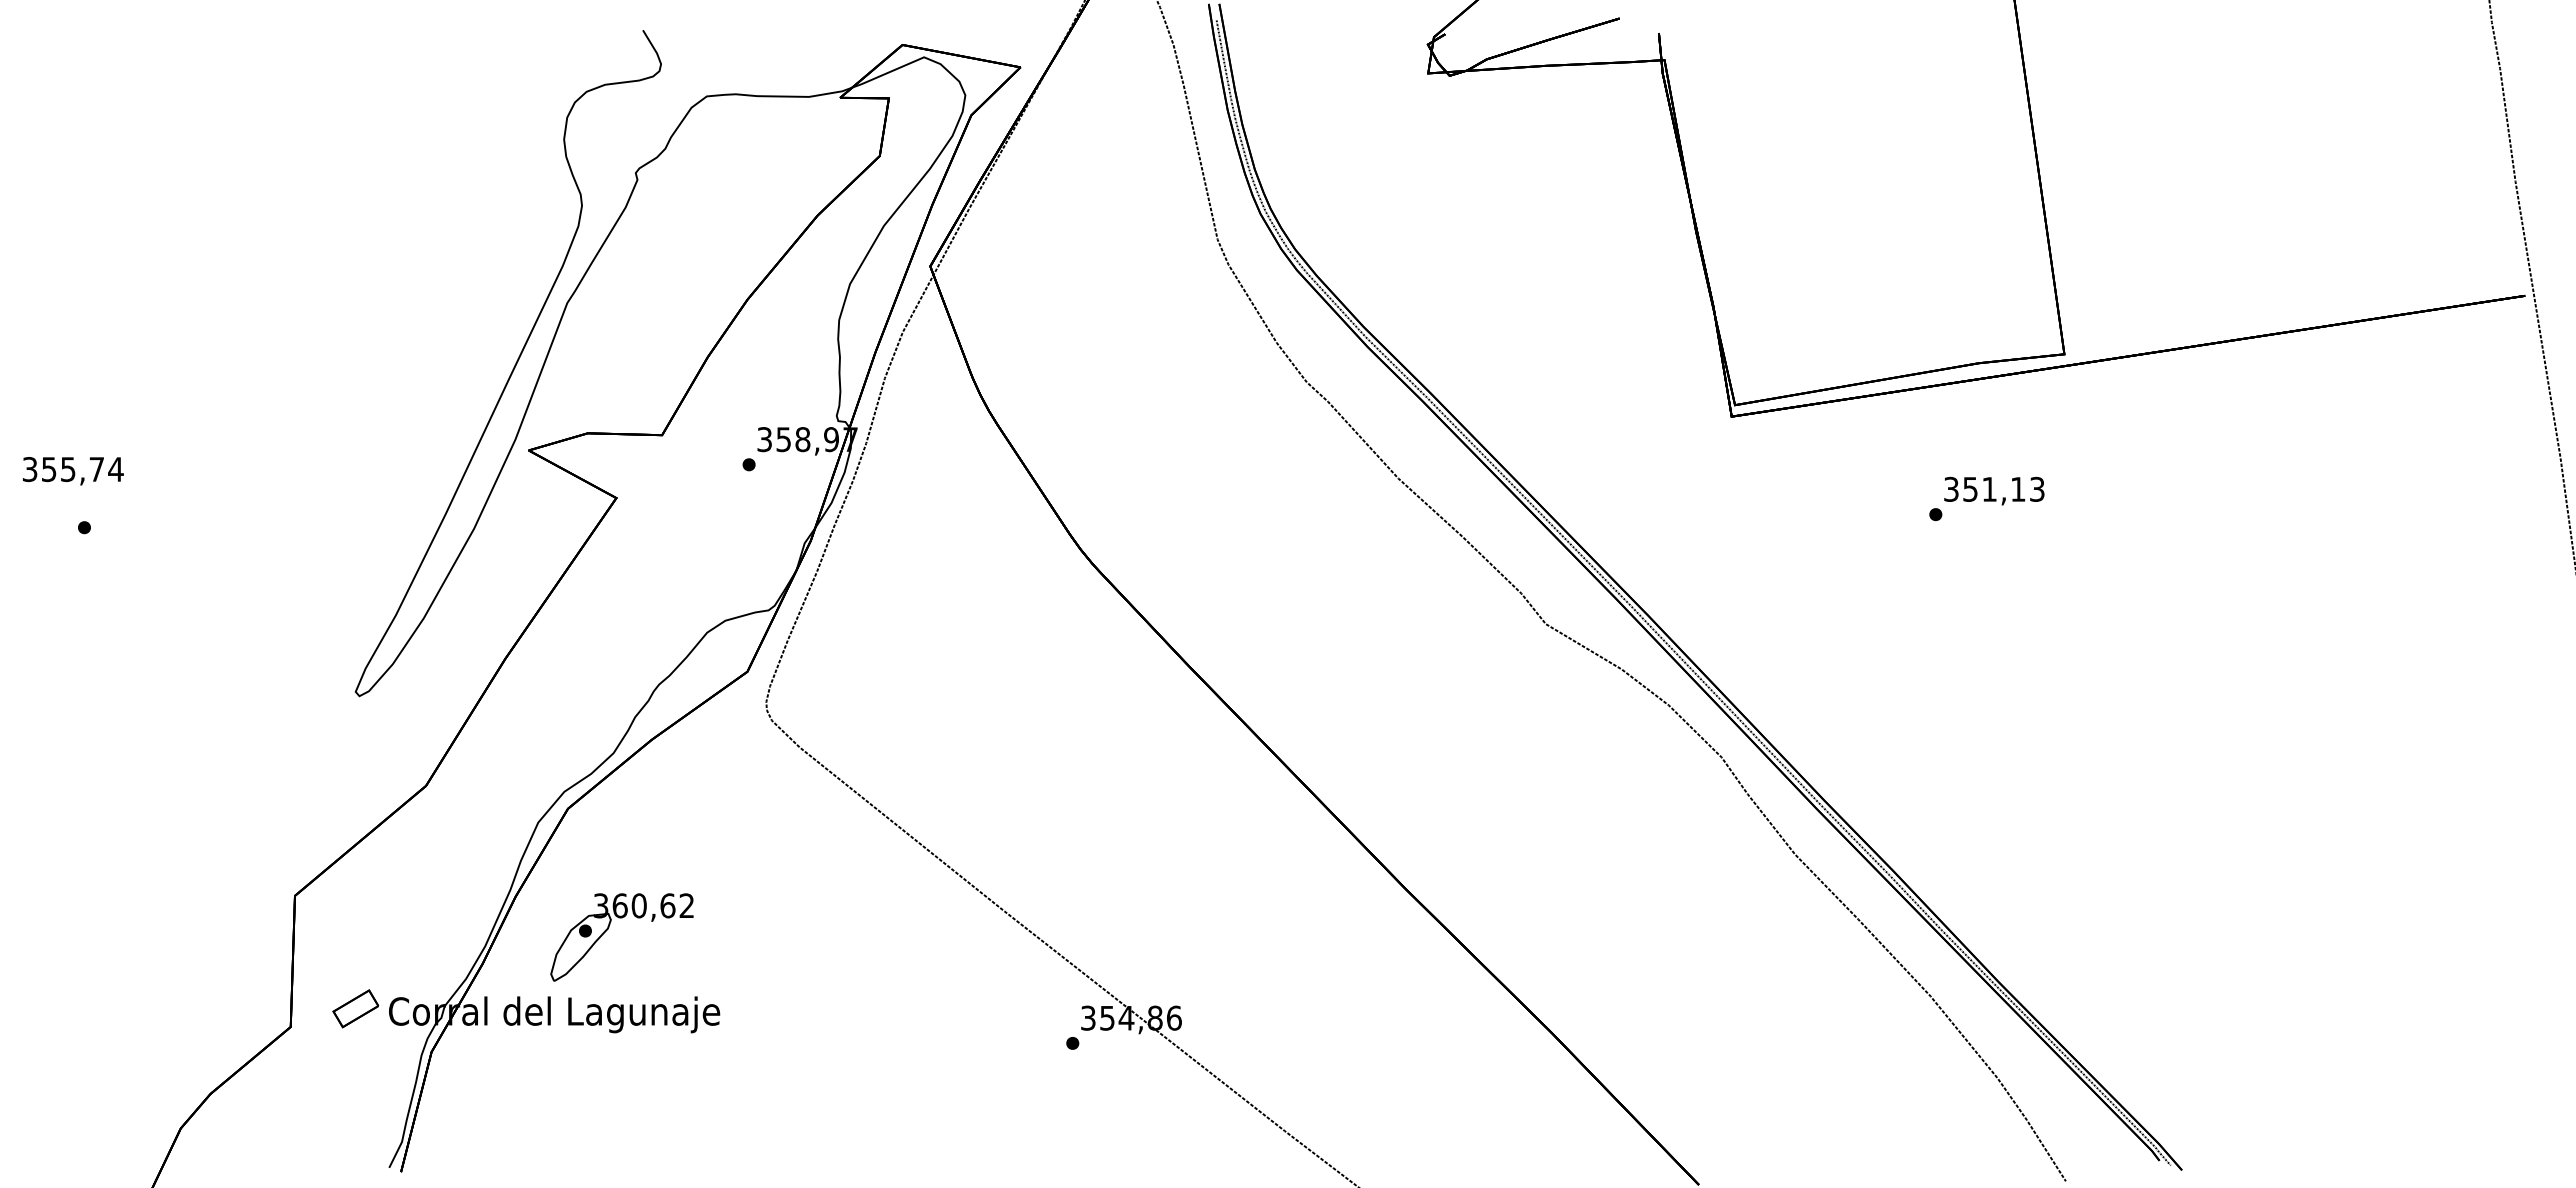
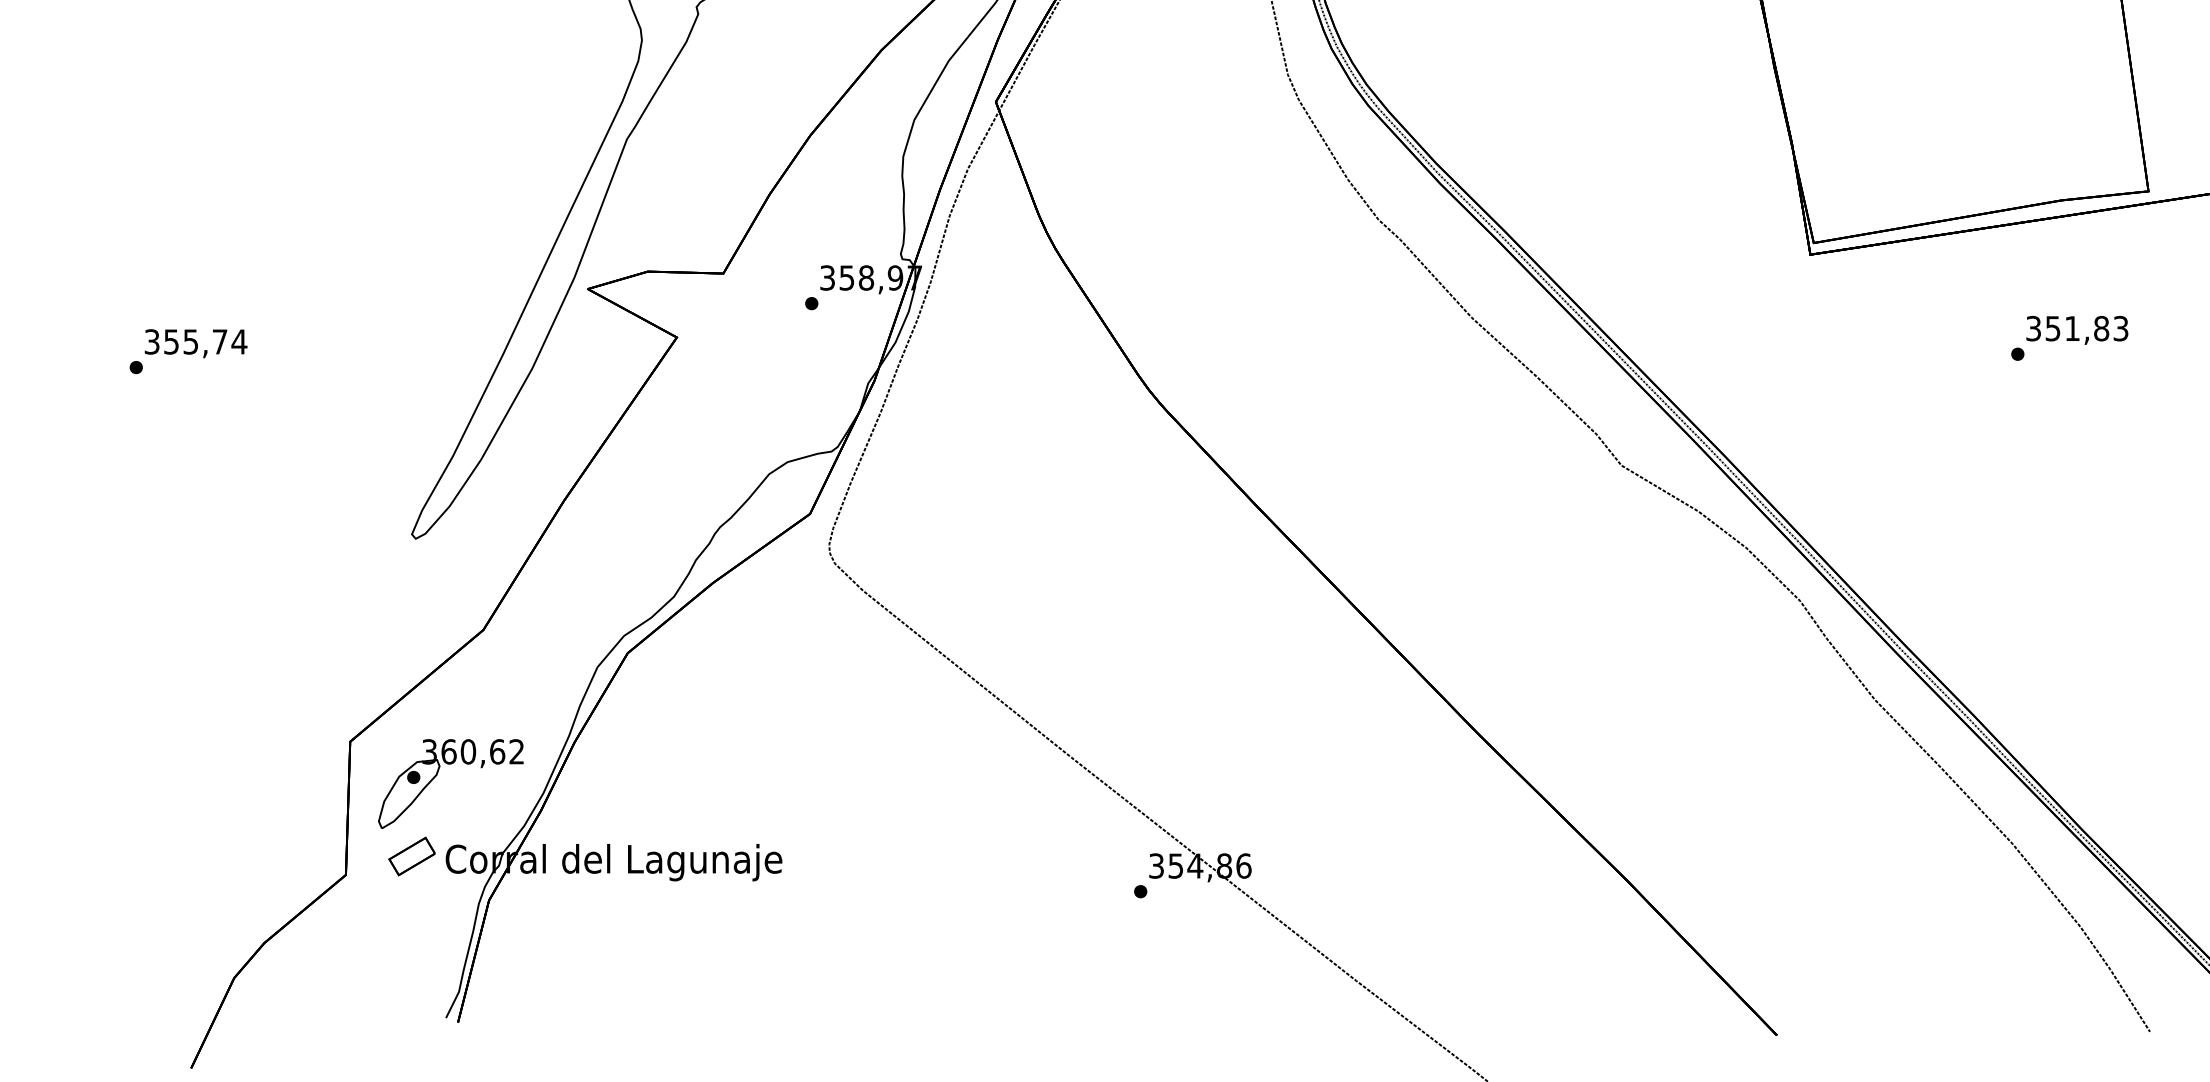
text: (73, 471) -> (196, 343), moved
text: (2017, 488) -> (2100, 327), 351,13 -> 351,83
part: (608, 929) -> (437, 775), moved

